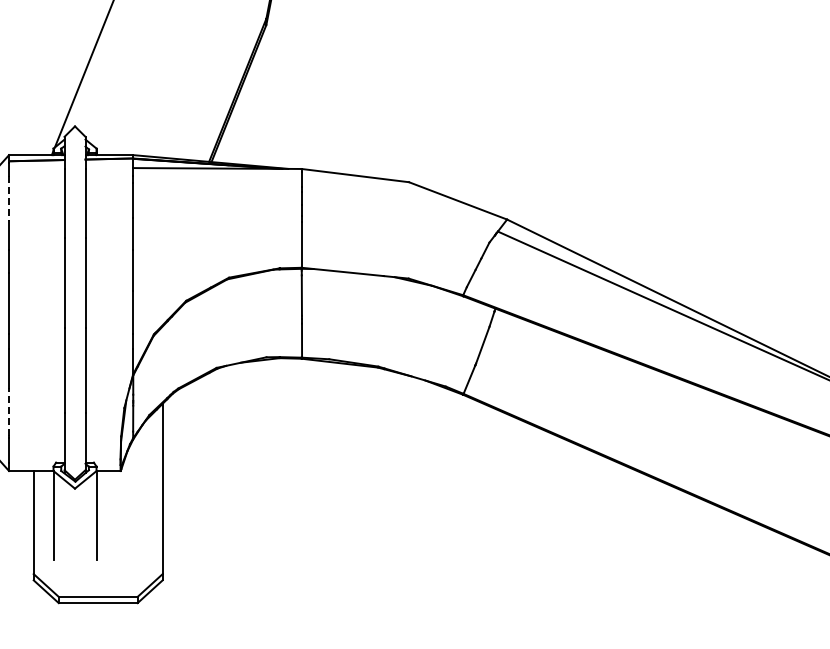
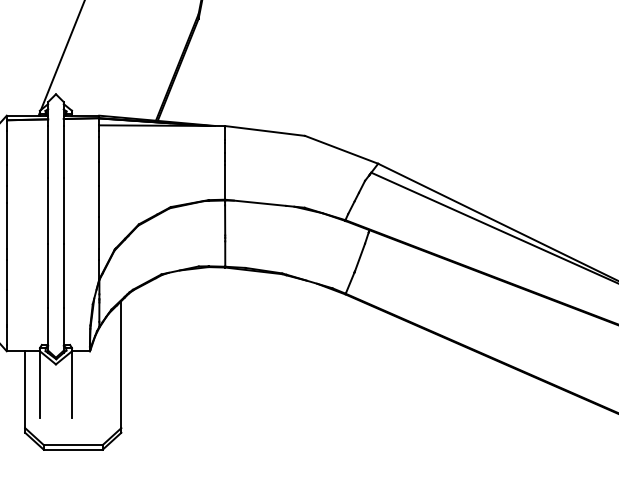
line: (9, 198) -> (7, 148), dashed -> solid
line: (9, 411) -> (7, 306), dashed -> solid

